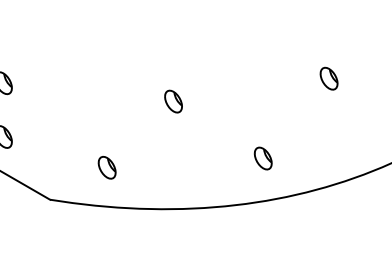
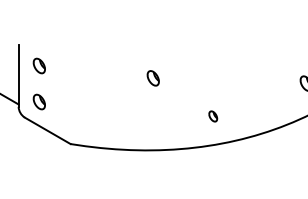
part: (327, 77) -> (256, 62), removed
part: (261, 158) -> (212, 116), size x0.7
part: (106, 167) -> (108, 122), removed

